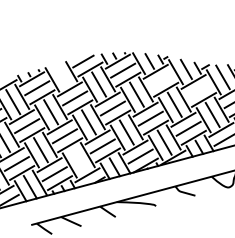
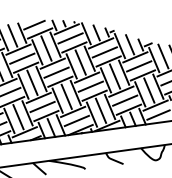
line: (61, 75) -> (12, 35), added
line: (160, 80) -> (104, 52), added
line: (198, 90) -> (138, 65), added
line: (78, 160) -> (18, 117), added

